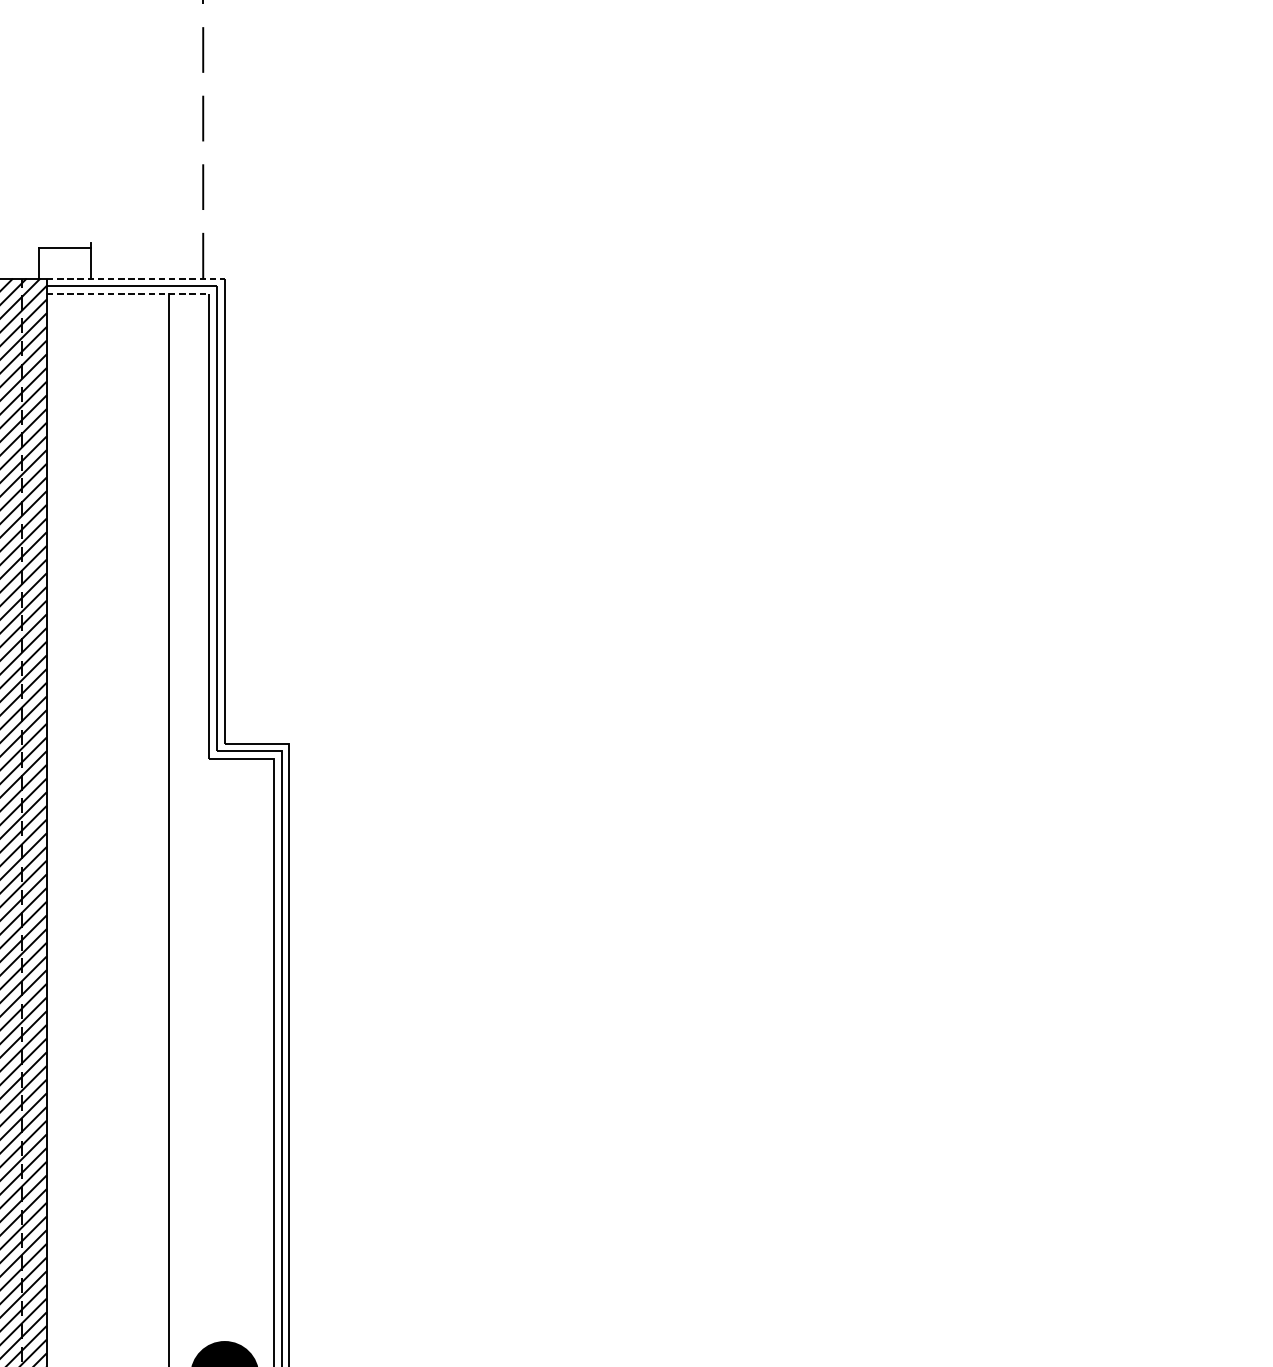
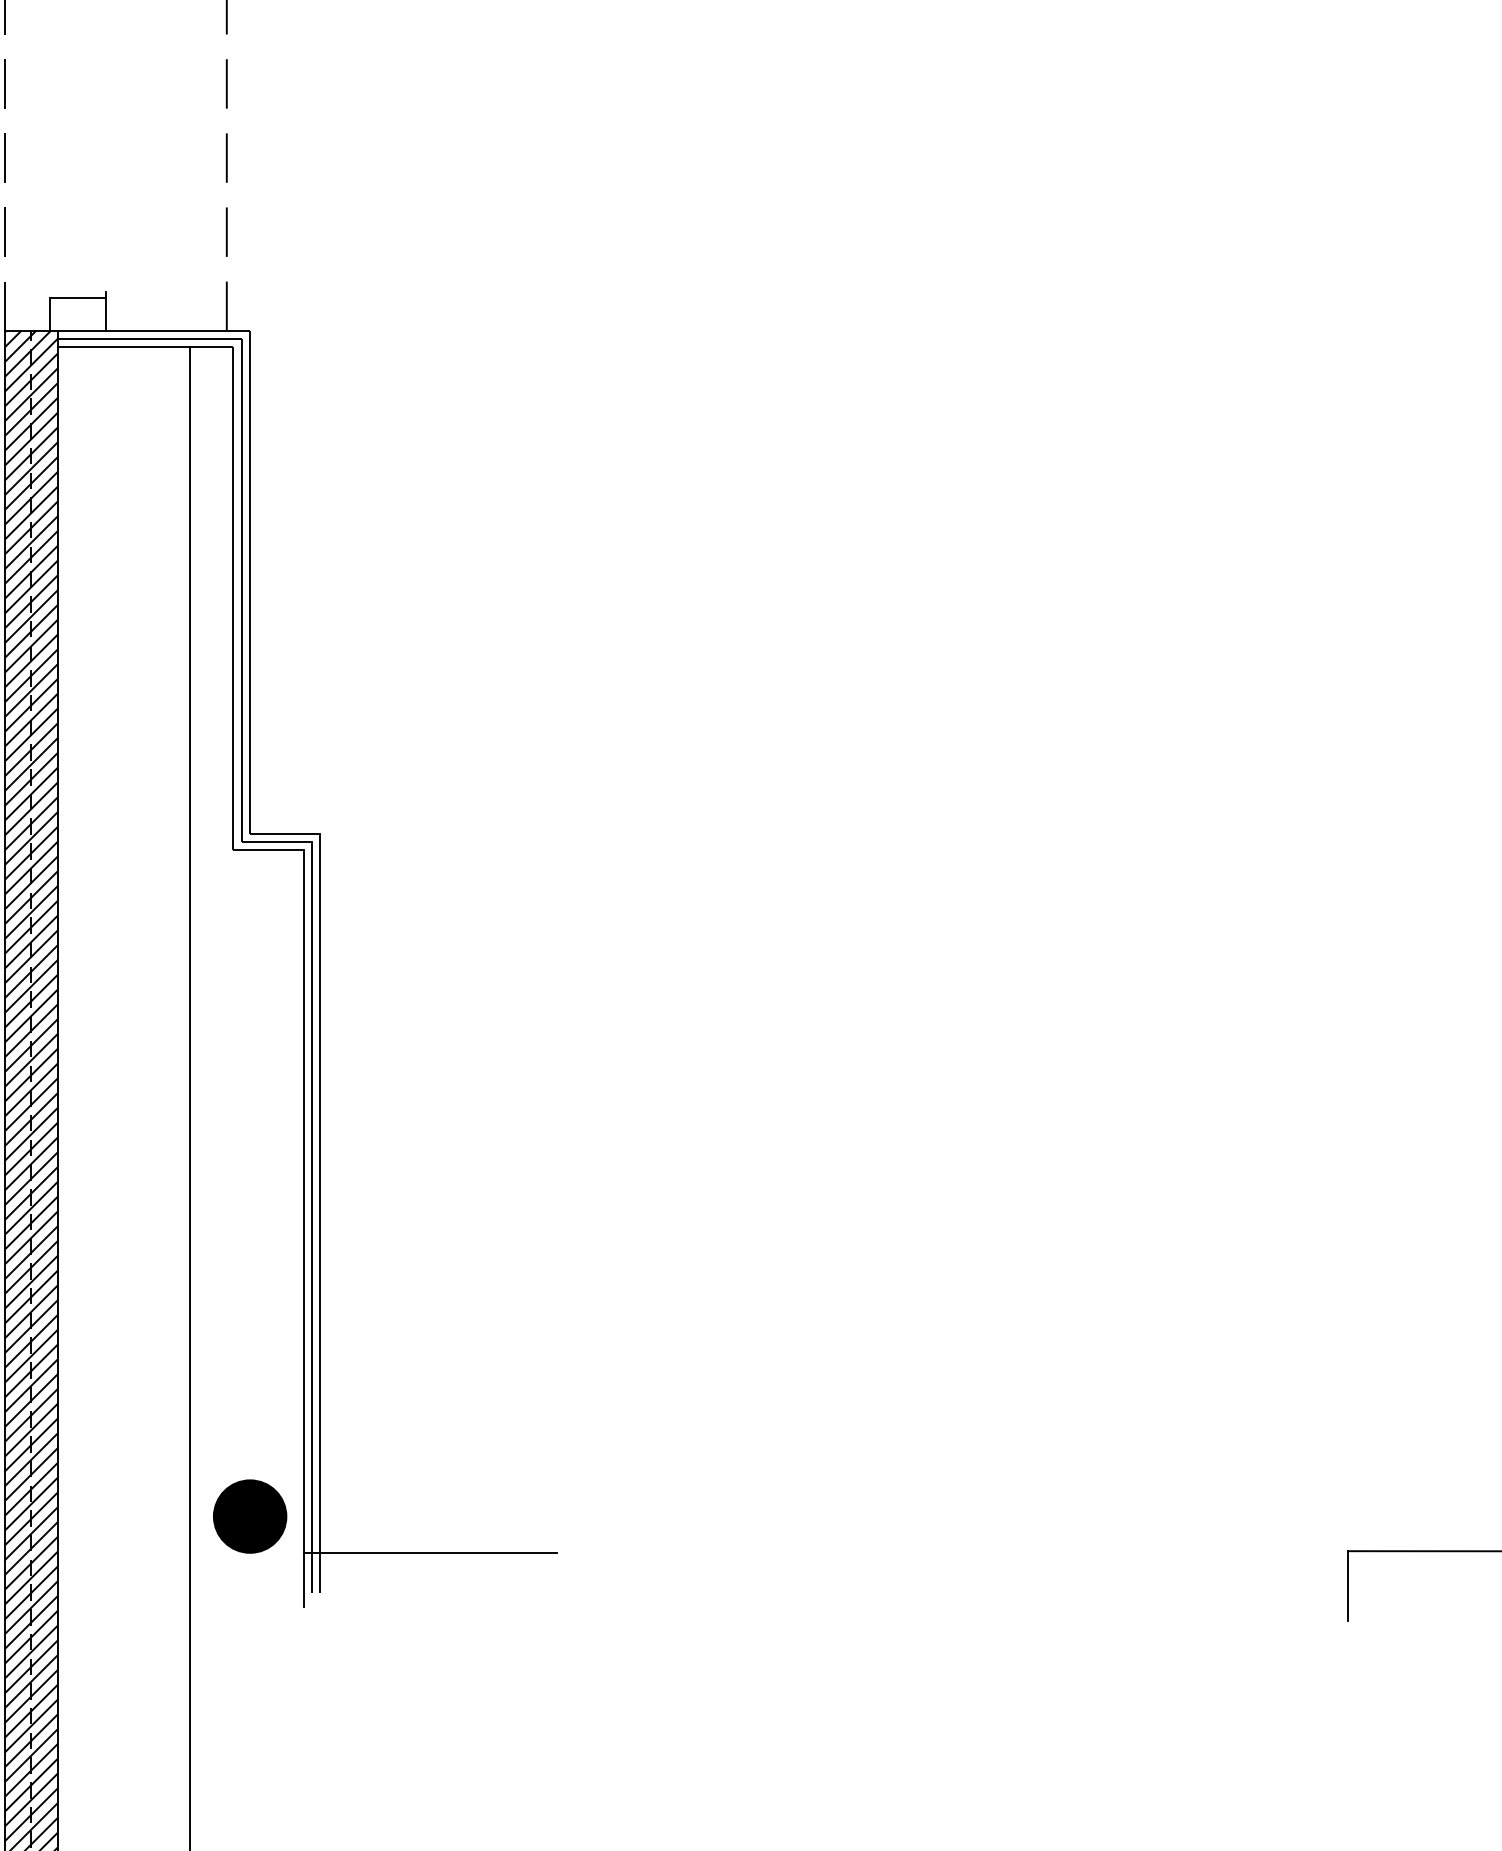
line: (136, 279) -> (154, 331), dashed -> solid
line: (127, 293) -> (145, 347), dashed -> solid

